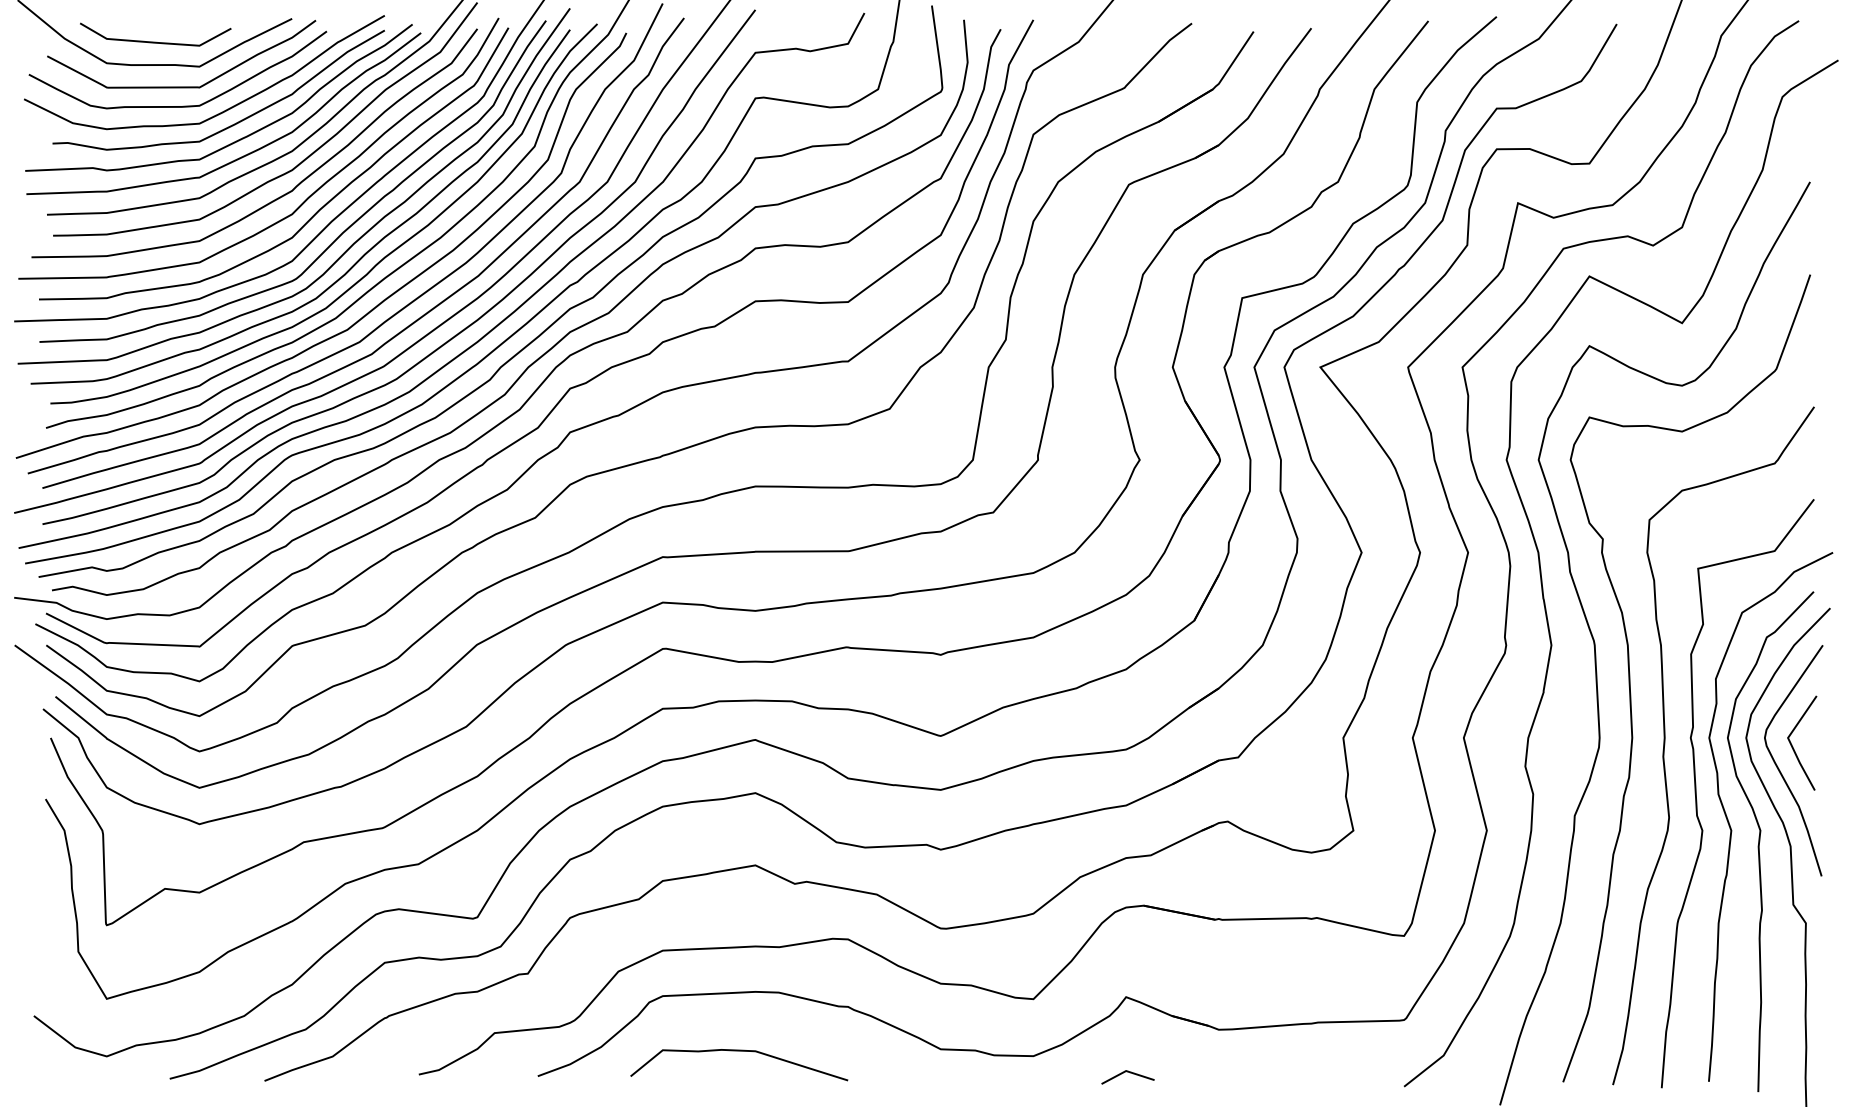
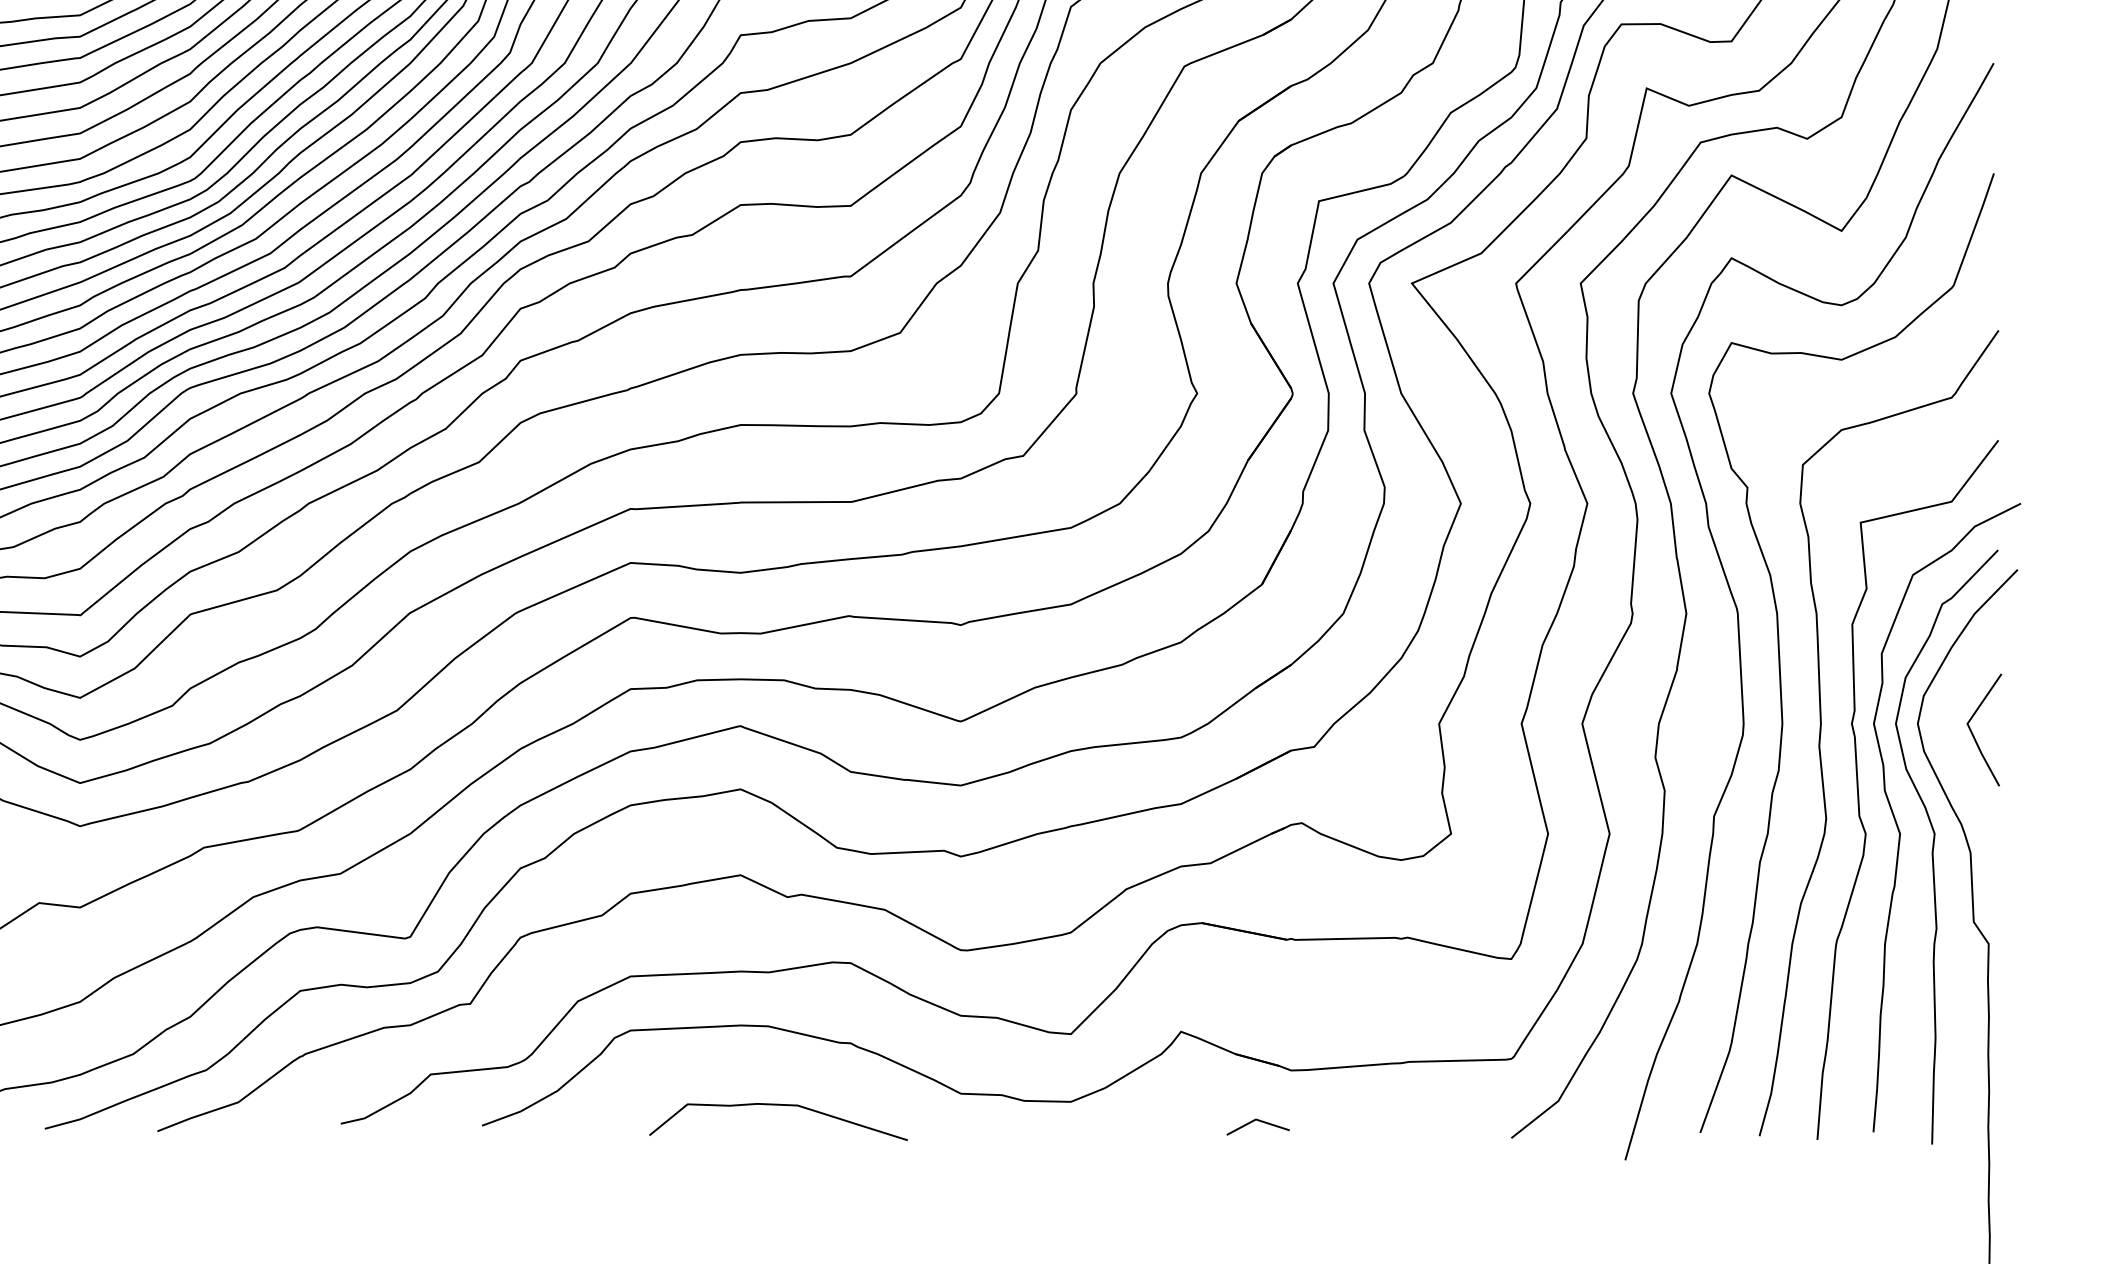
curve: (1779, 768) -> (1957, 760), removed
curve: (739, 1051) -> (778, 1105), moved
line: (1127, 1072) -> (1257, 1121), moved

